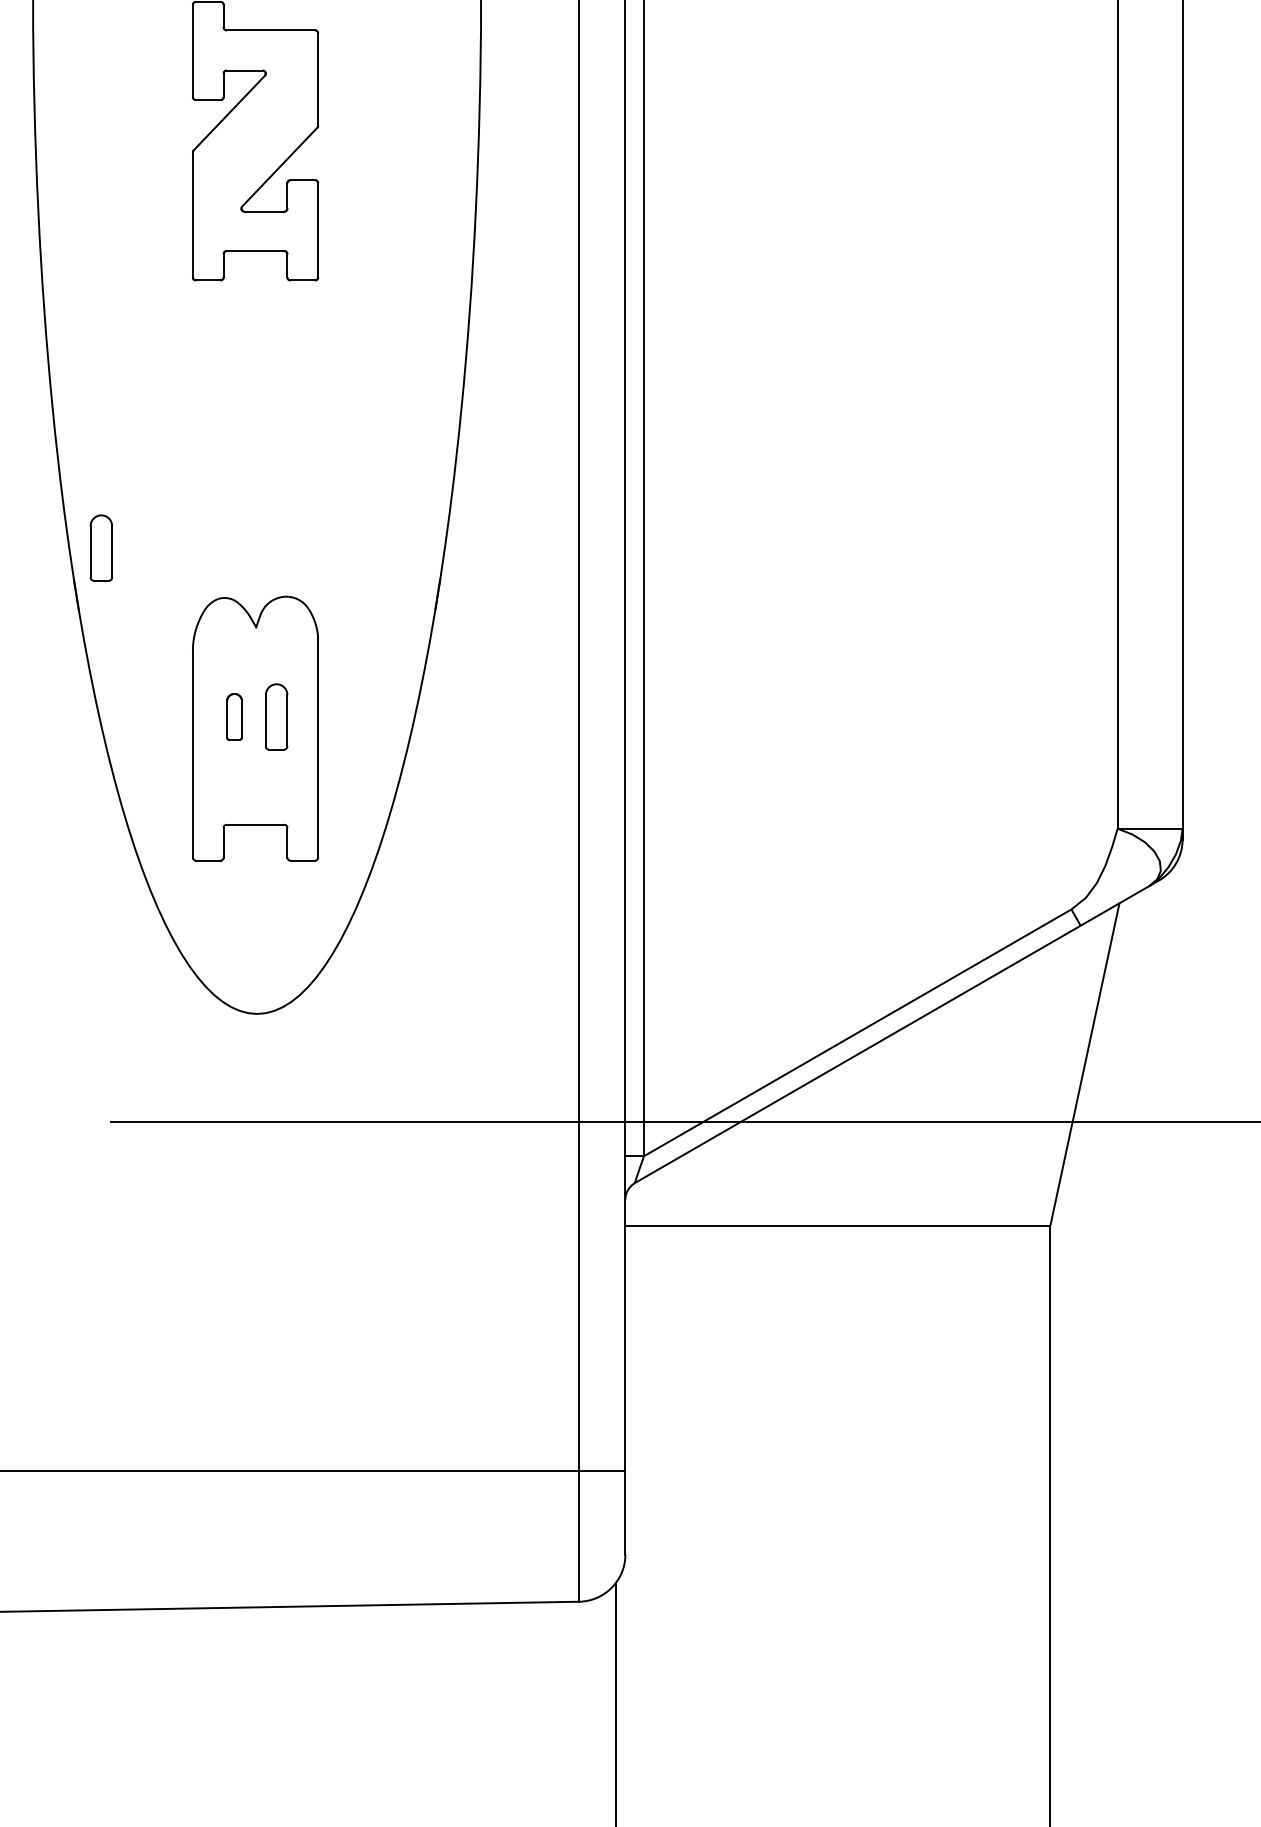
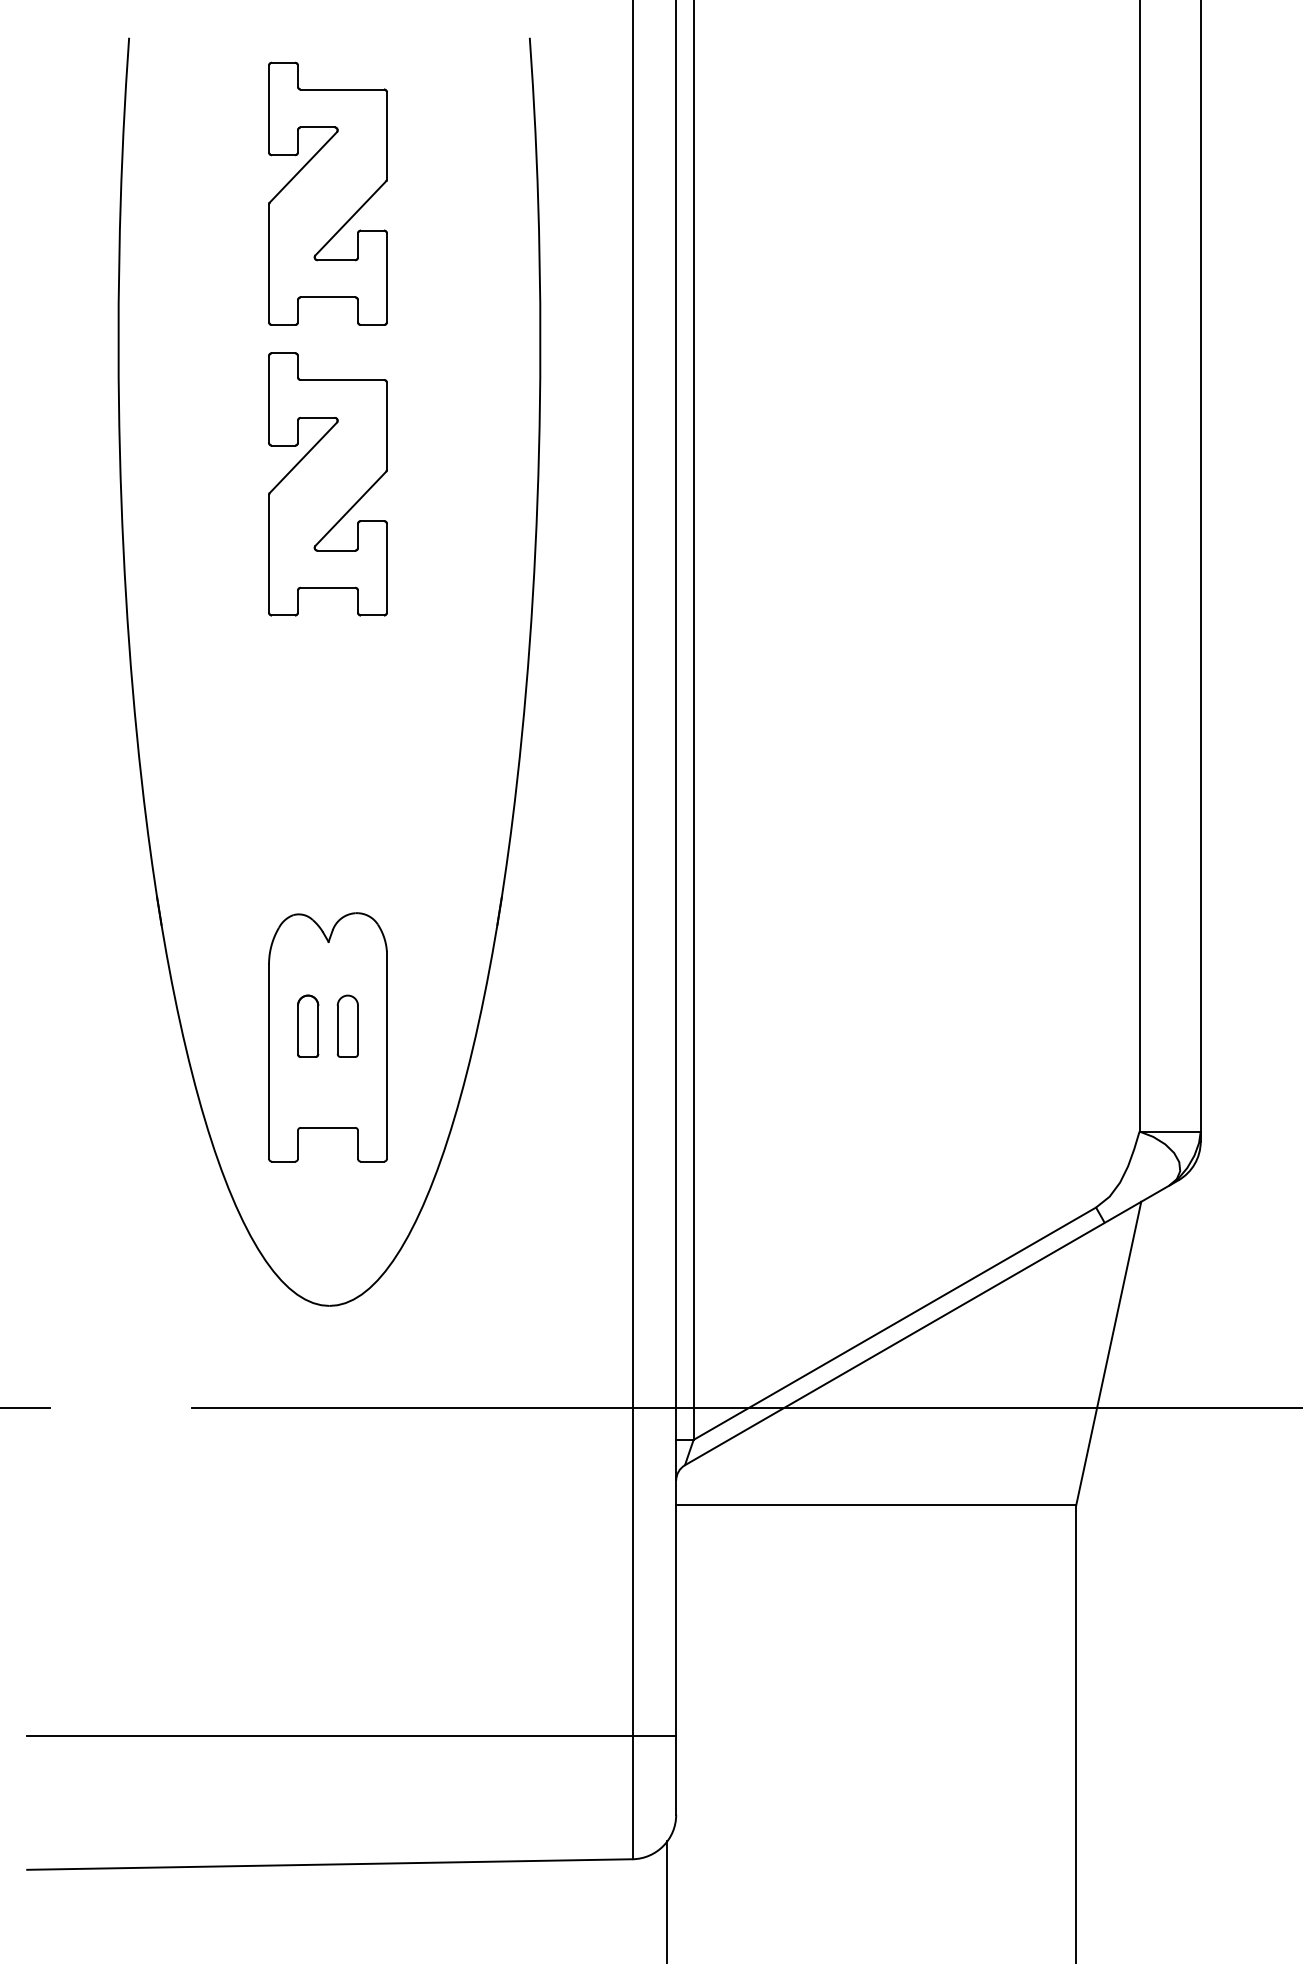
part: (100, 547) -> (182, 866), removed
part: (234, 716) -> (308, 1025), size x1.43

